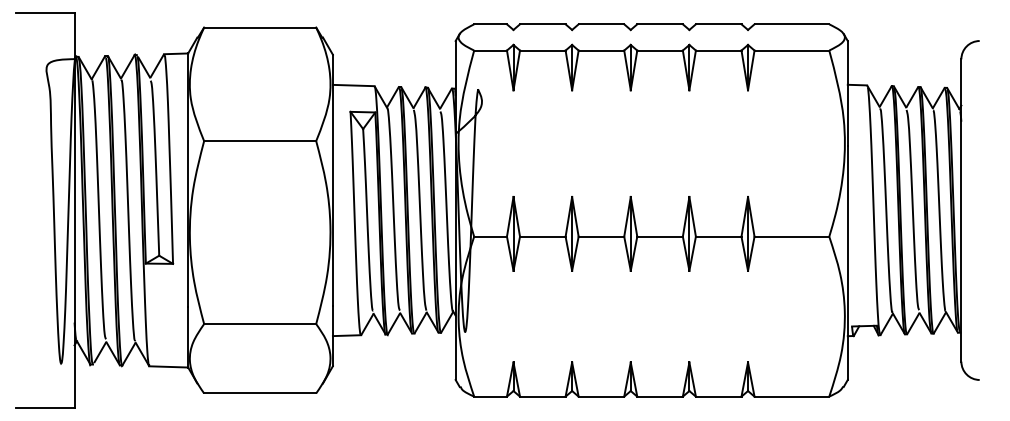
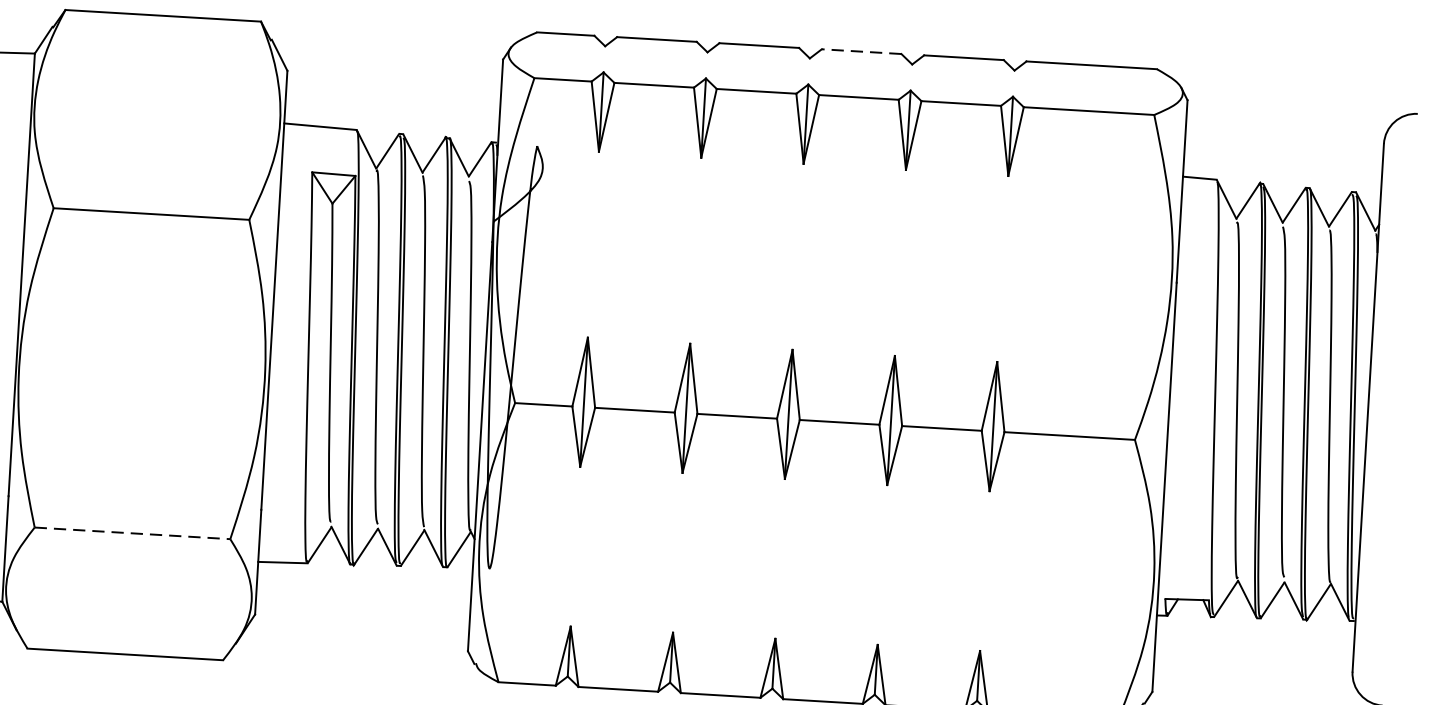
line: (660, 24) -> (862, 51), solid -> dashed
line: (260, 324) -> (133, 534), solid -> dashed

